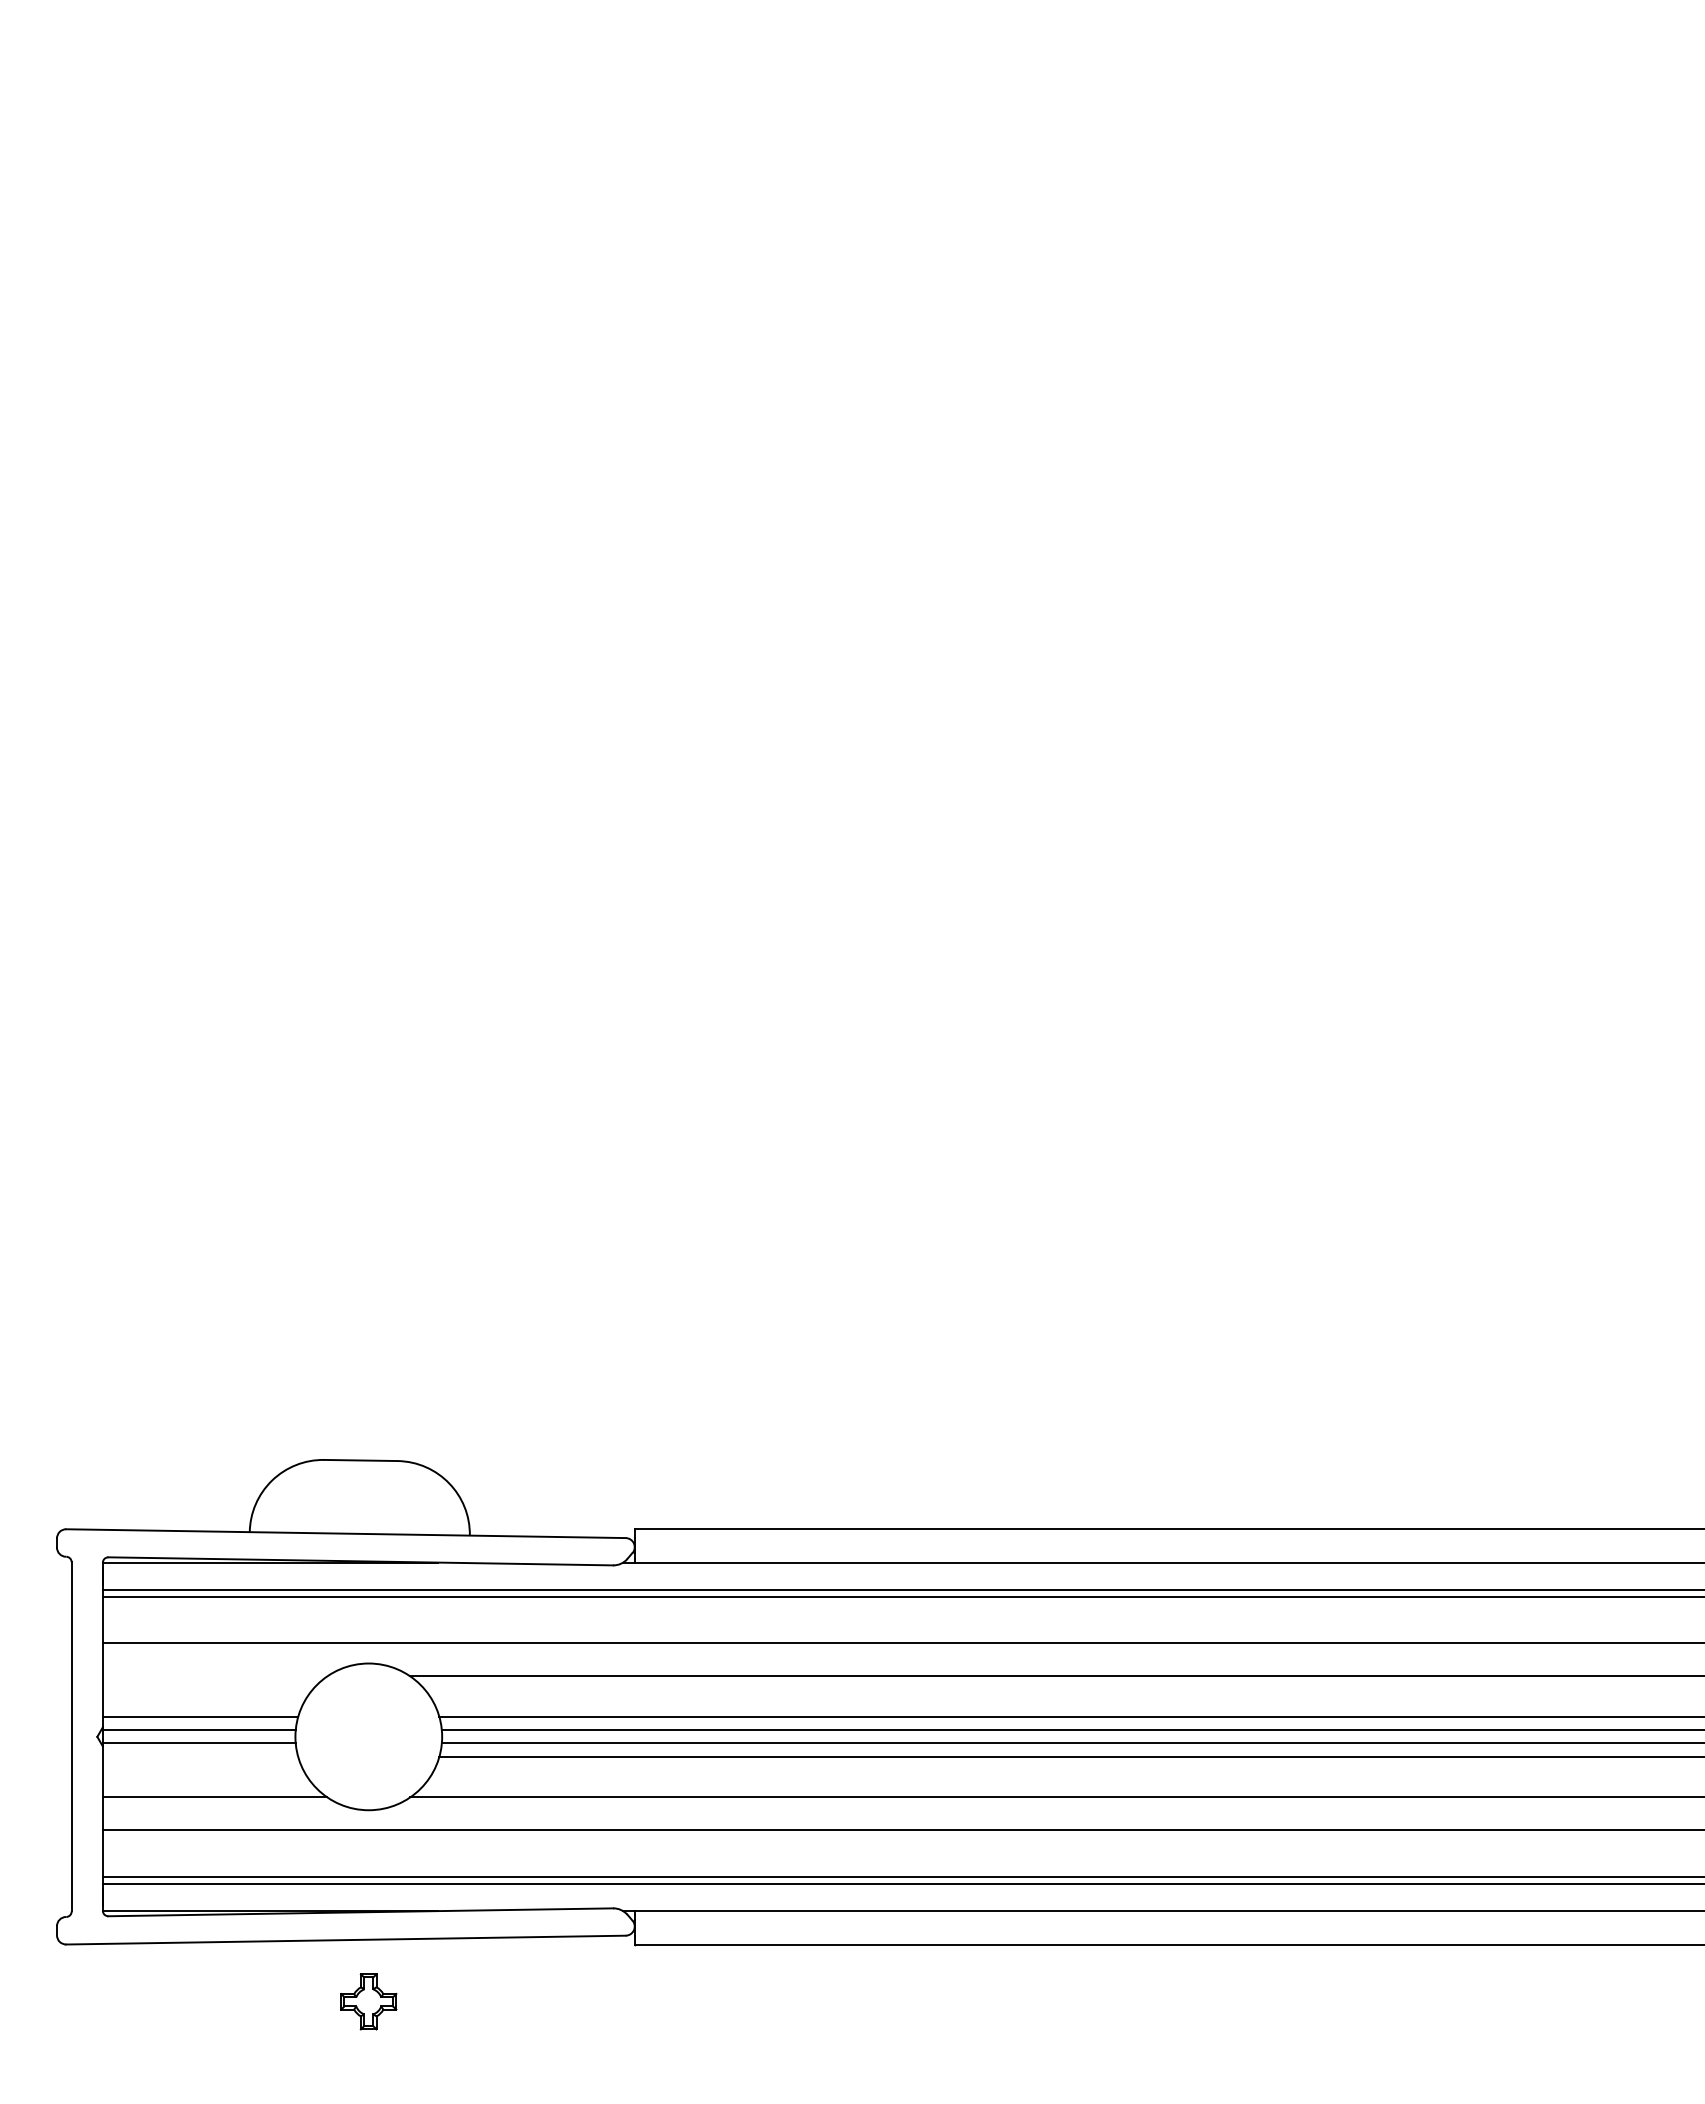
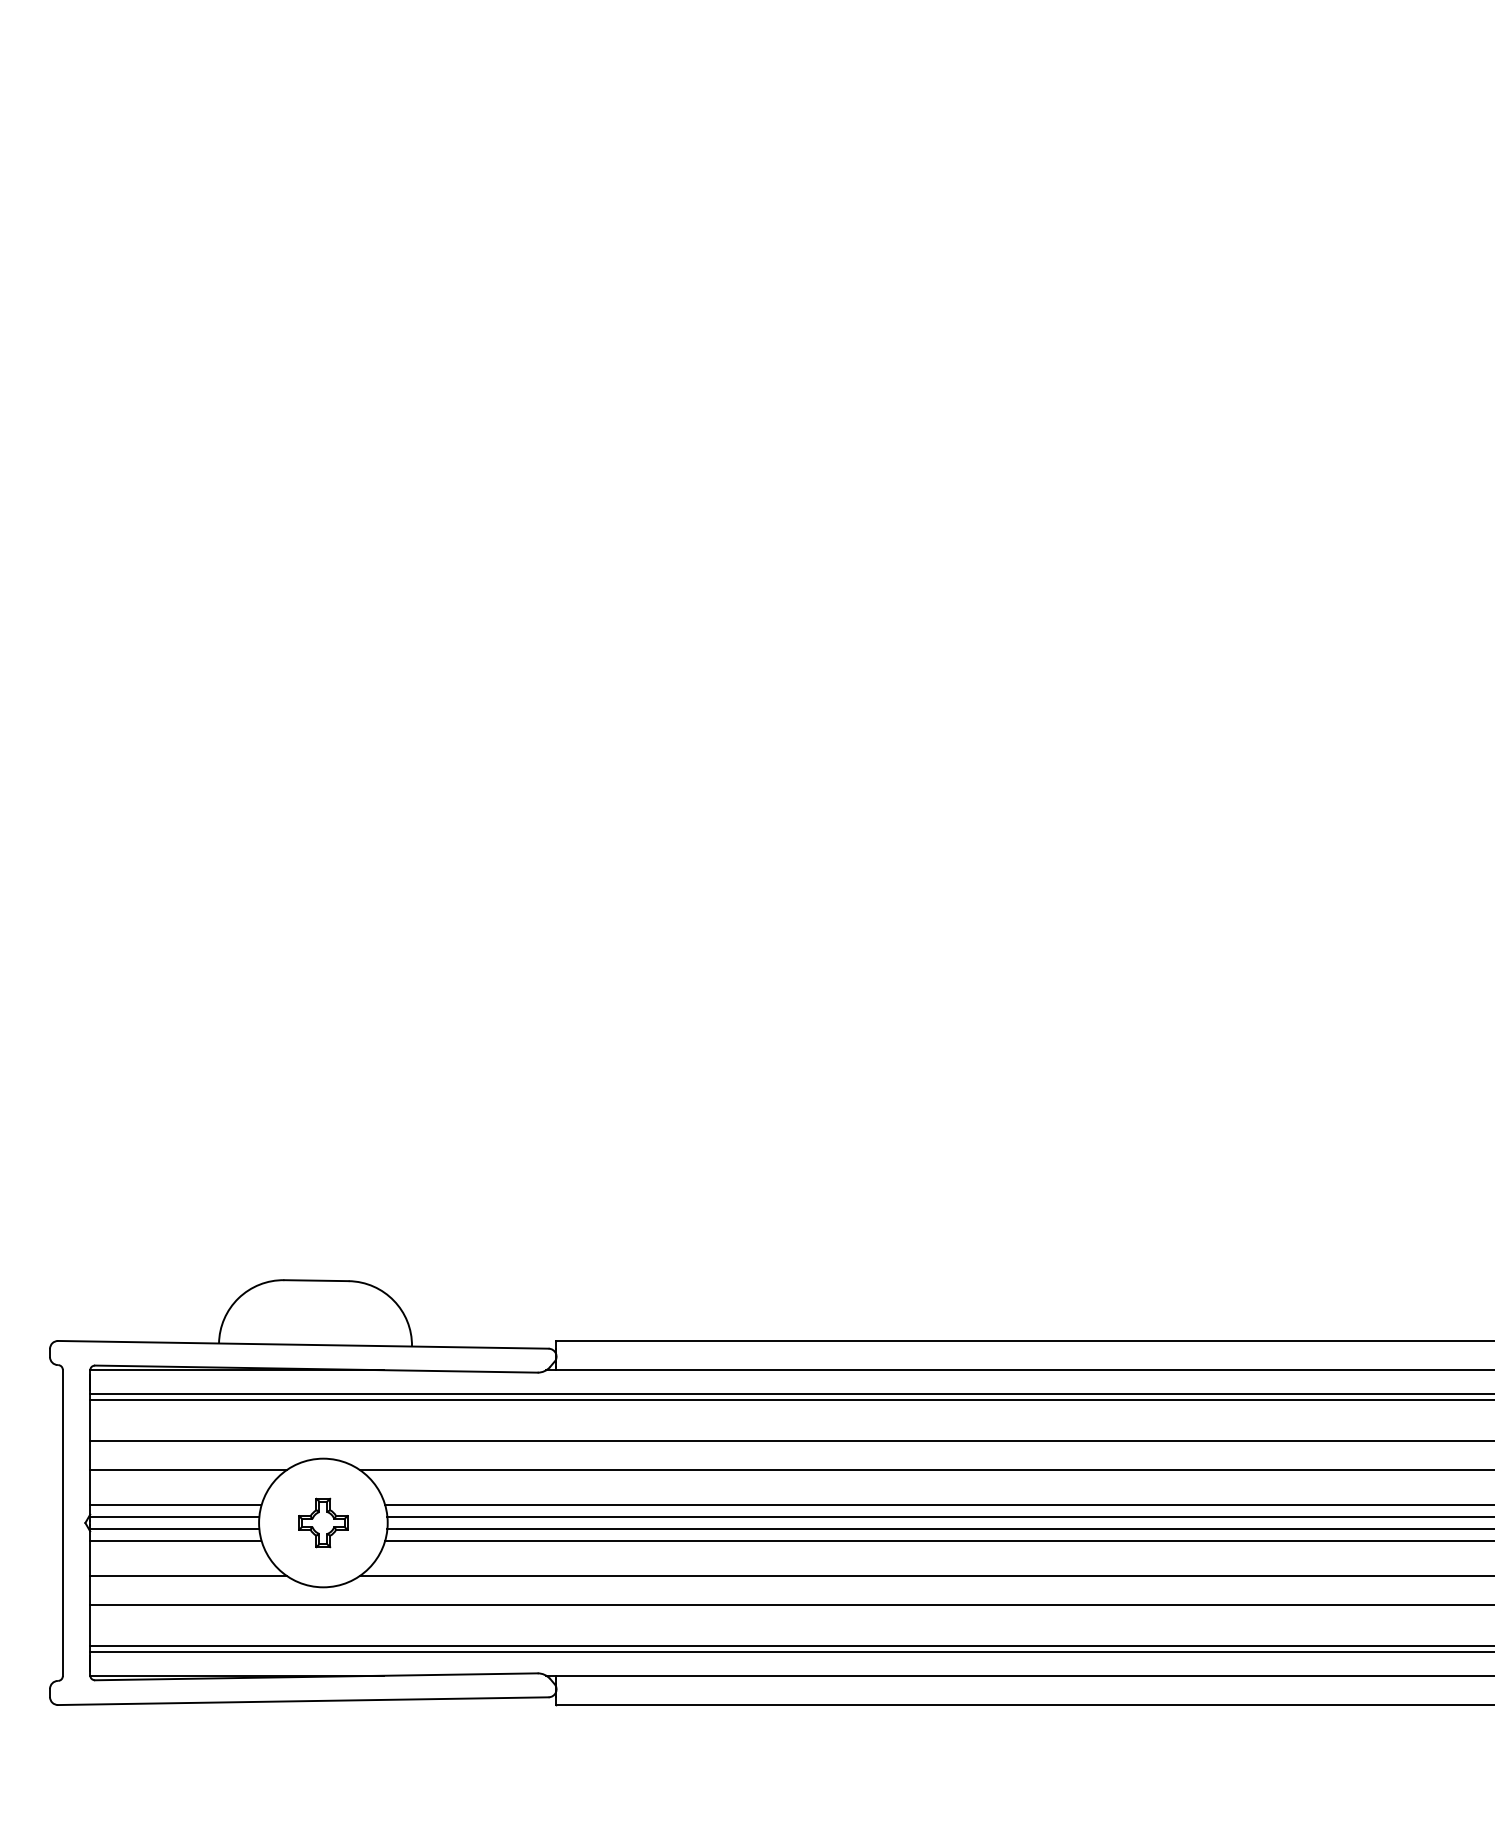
line: (214, 1676) -> (188, 1470), added
line: (200, 1757) -> (175, 1541), added
part: (368, 2001) -> (323, 1522), moved

